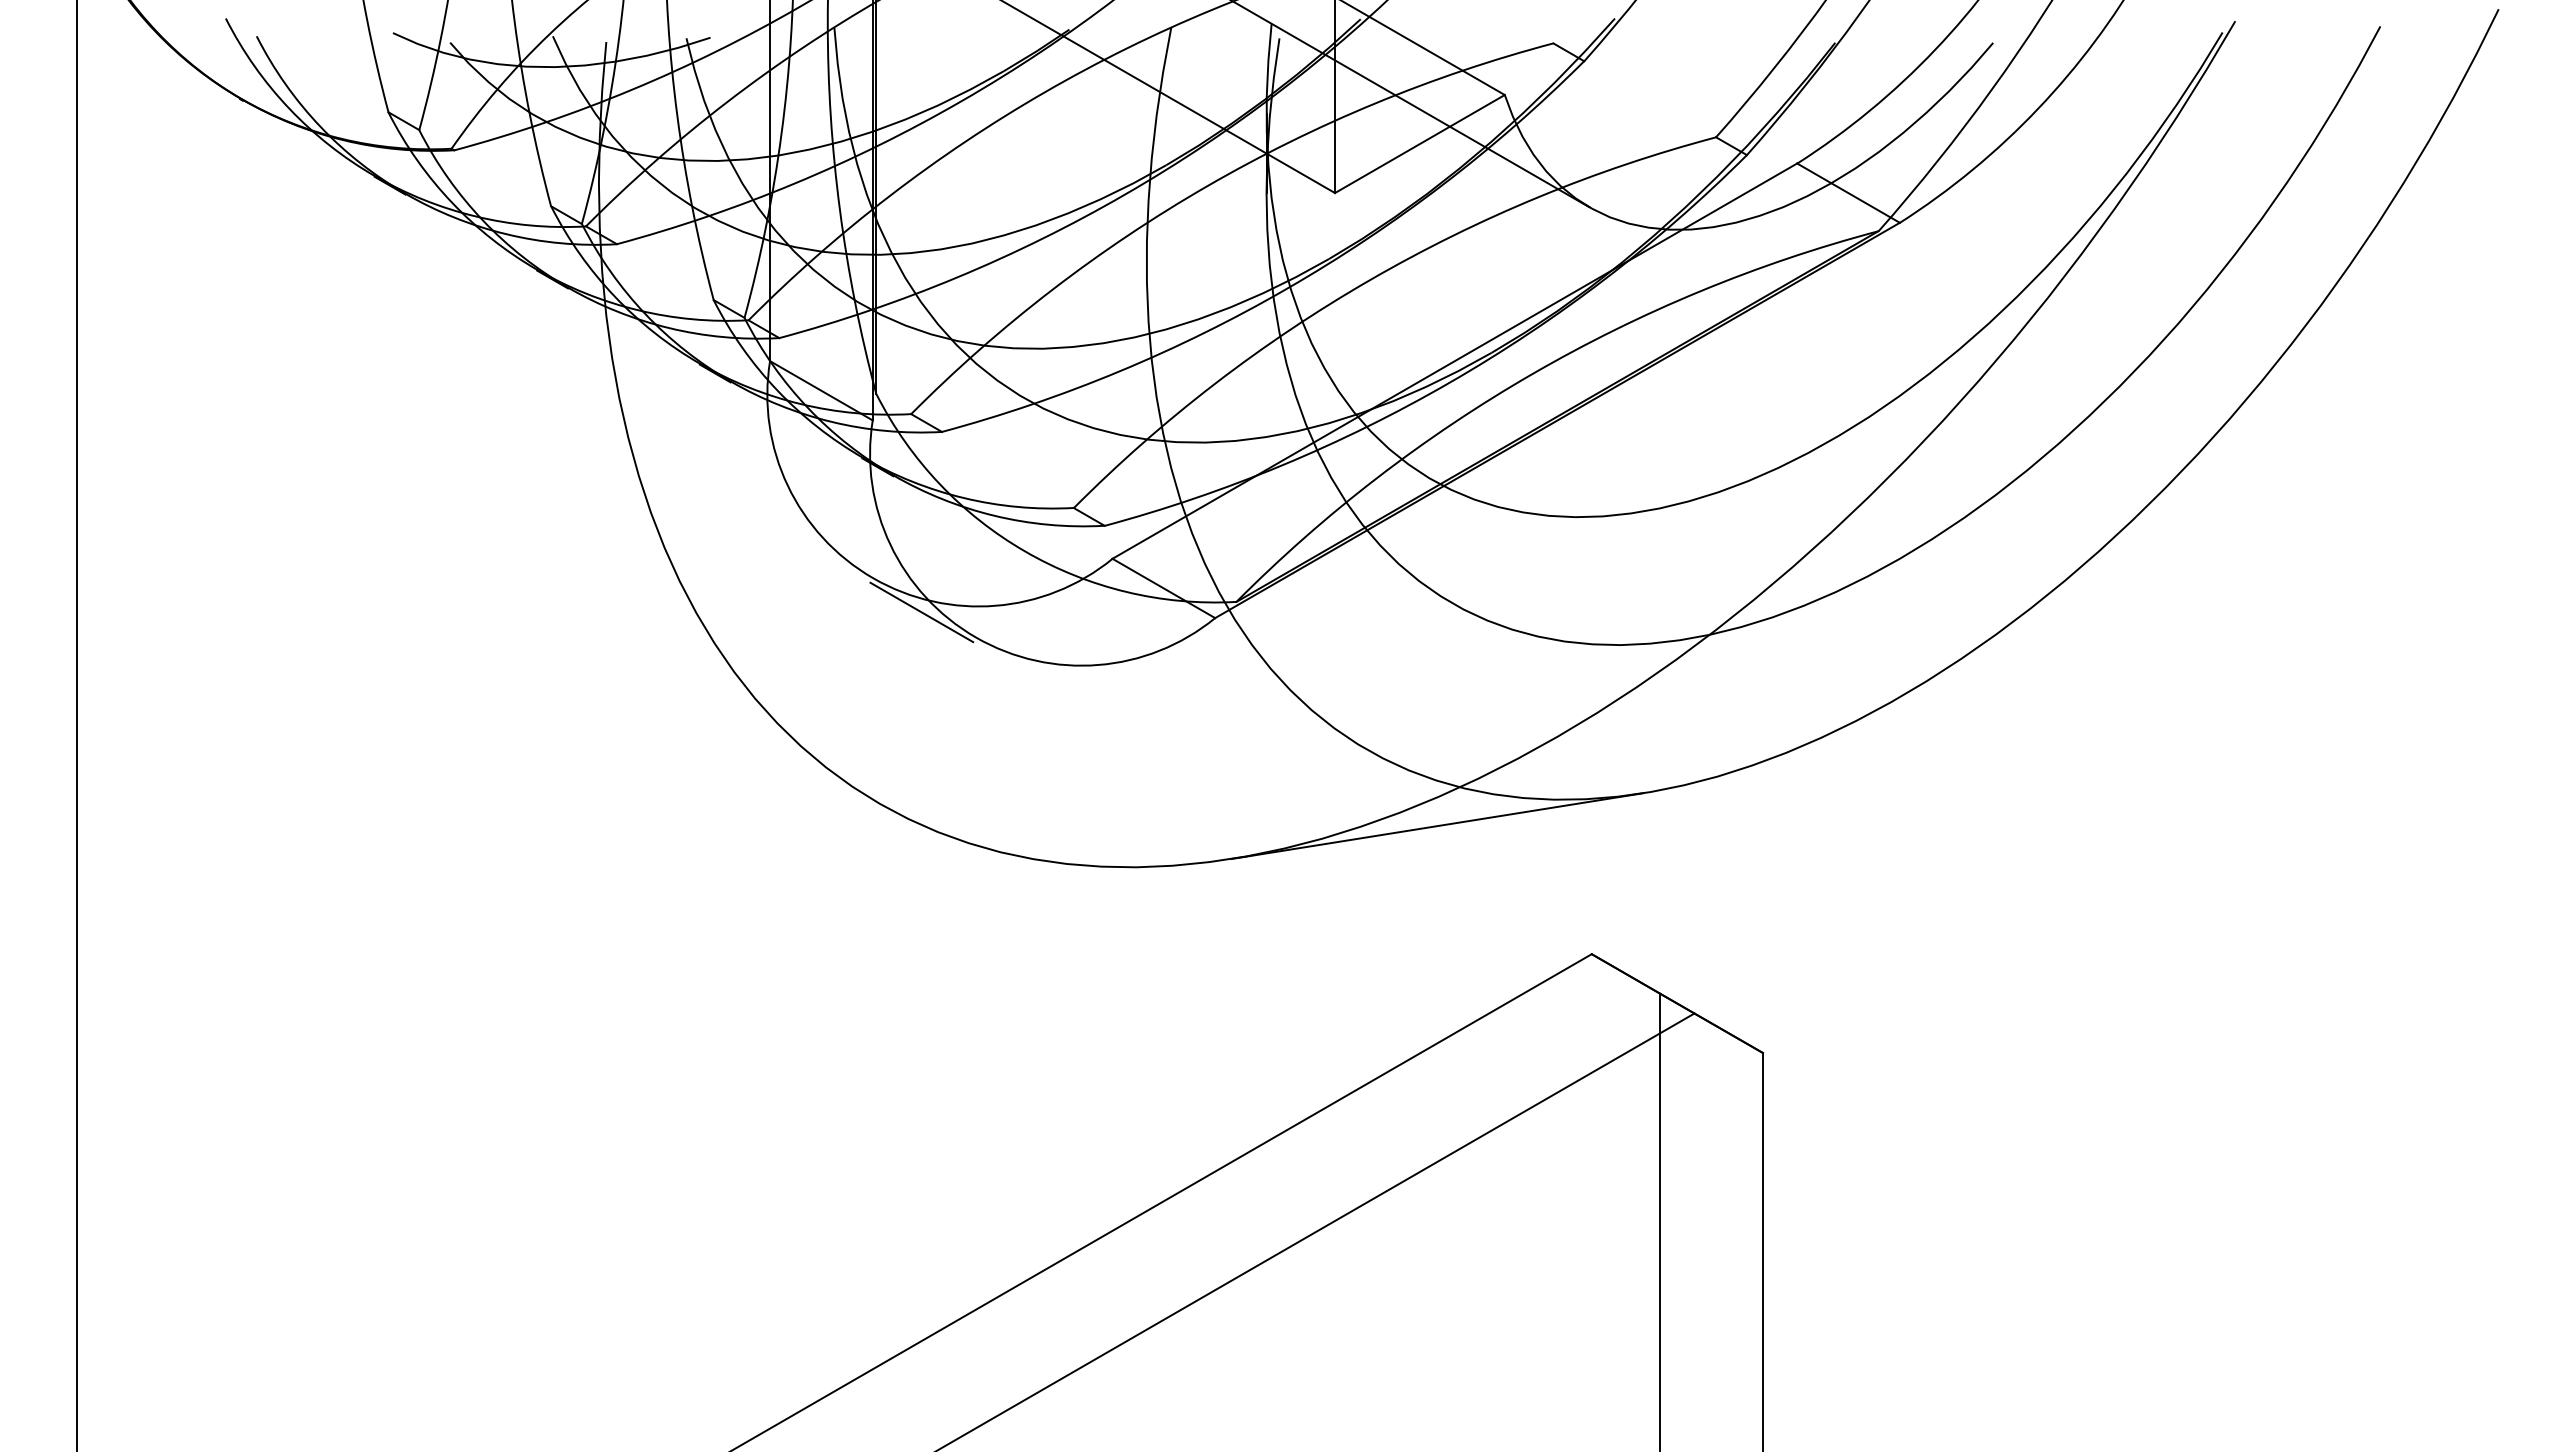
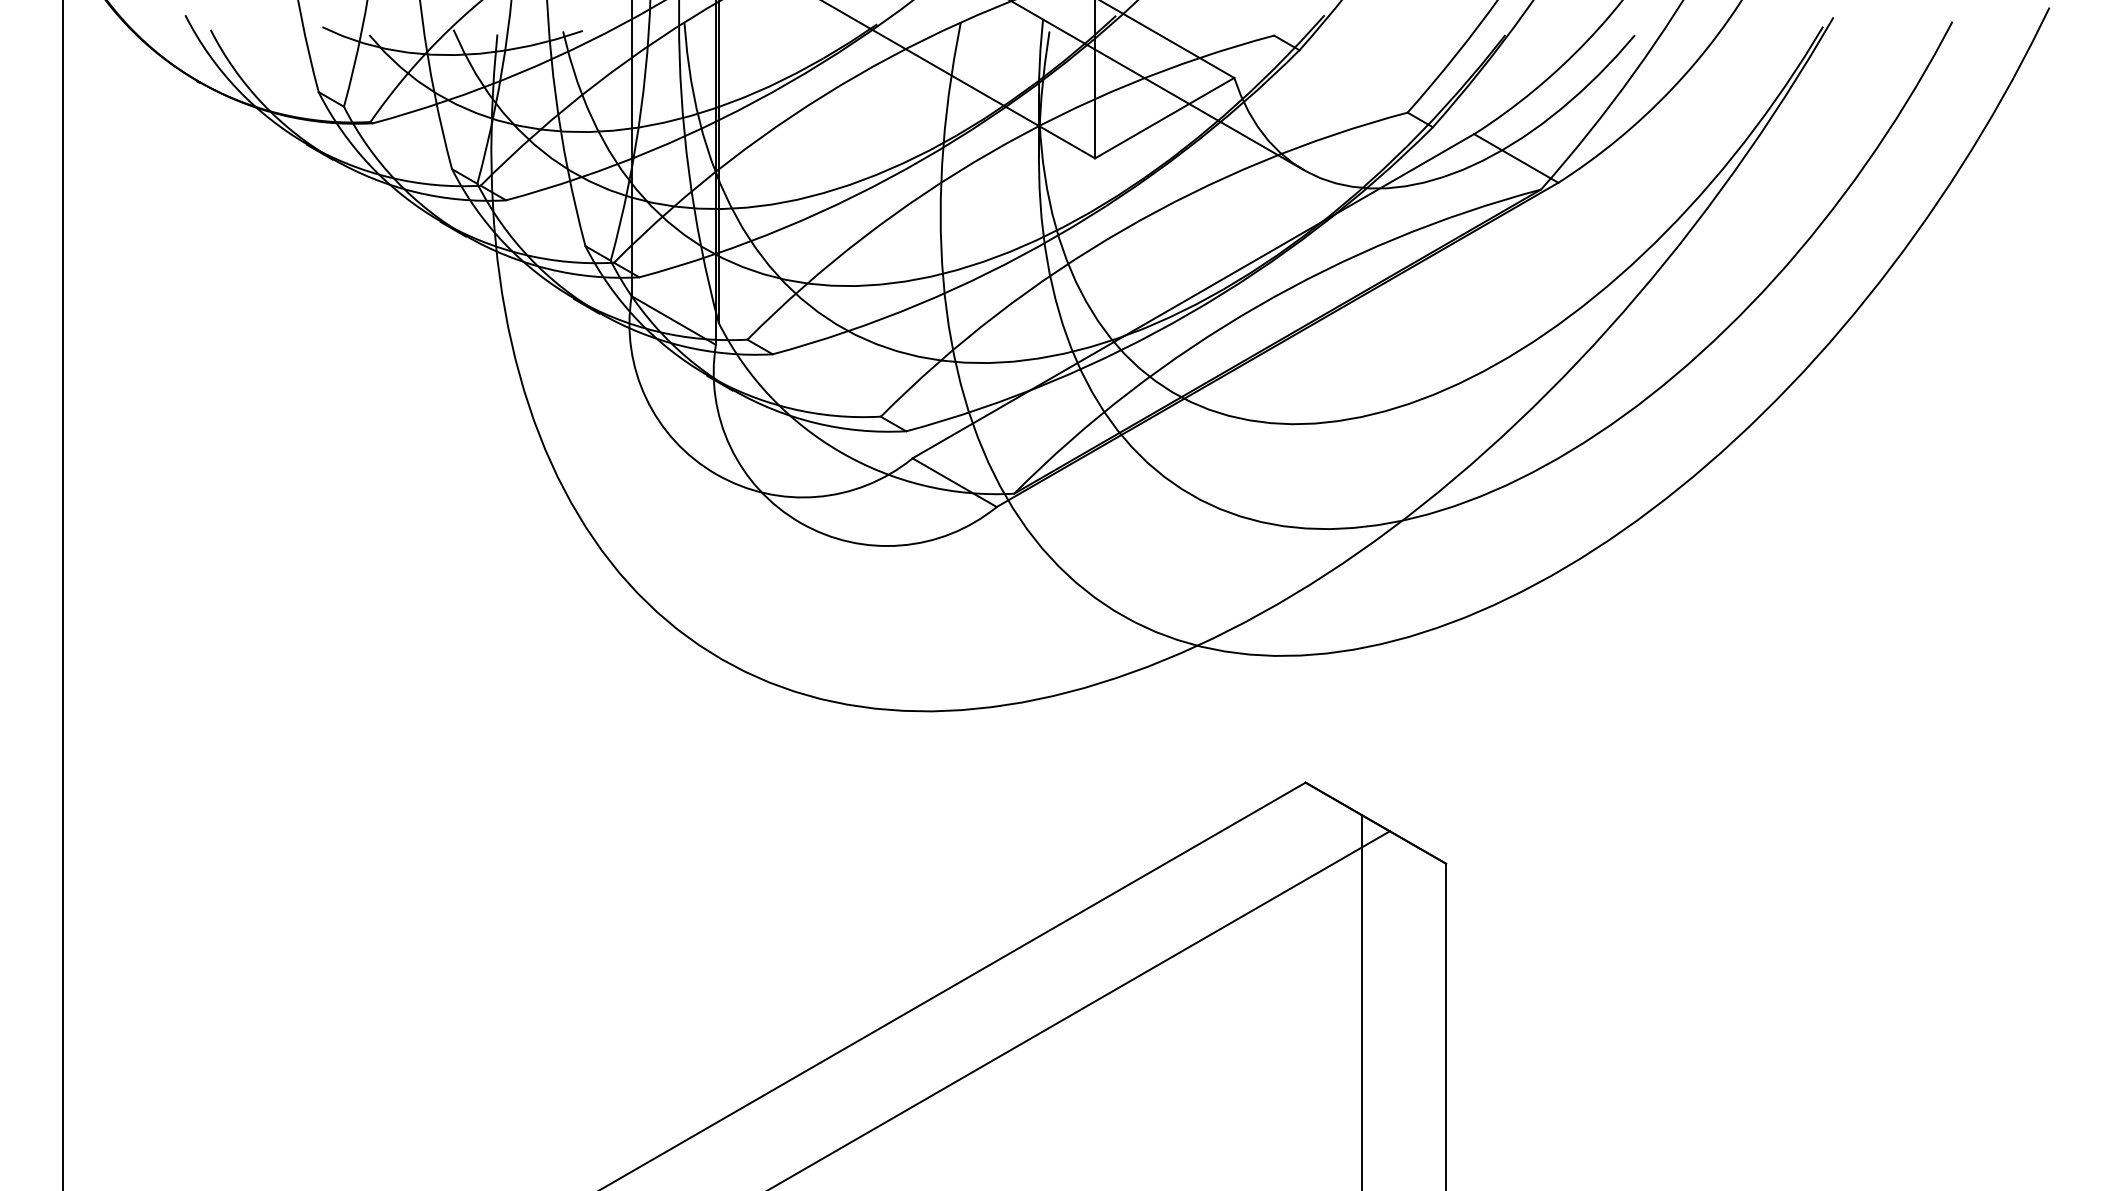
line: (921, 612) -> (755, 502), removed
line: (1437, 826) -> (1179, 677), removed

